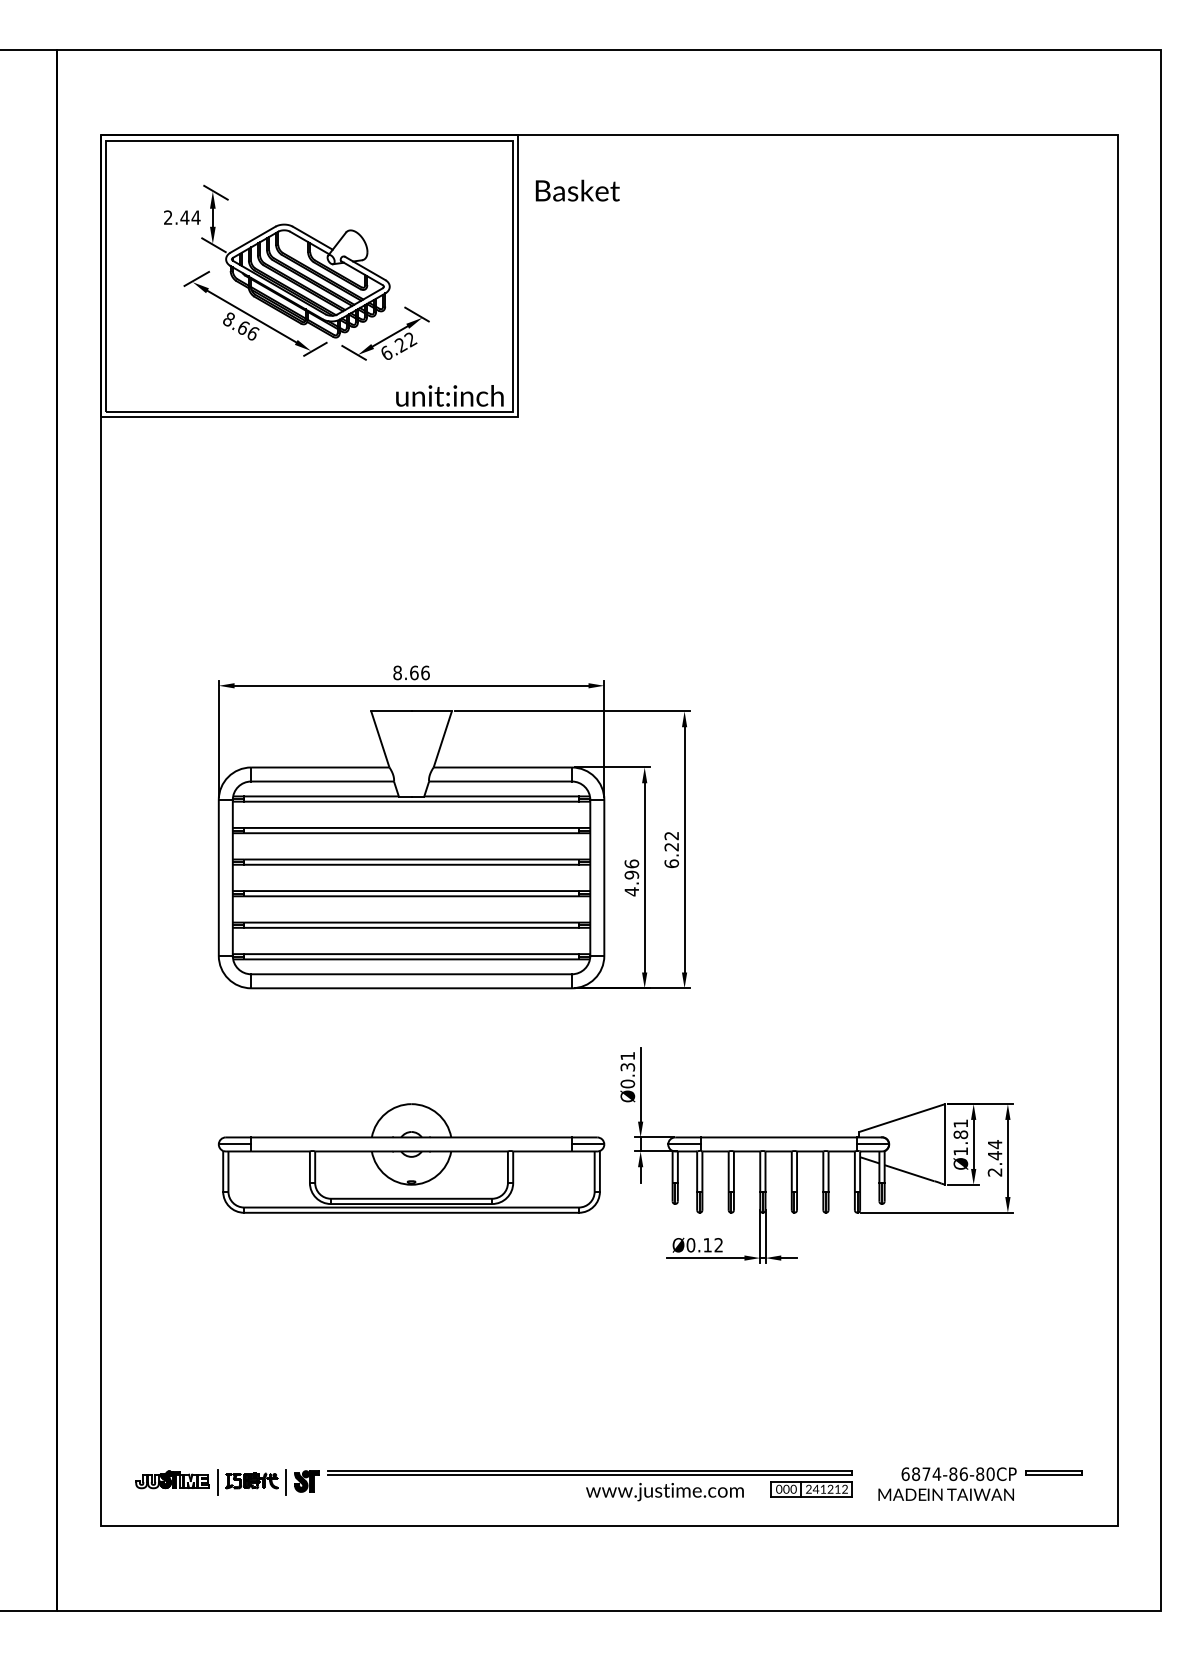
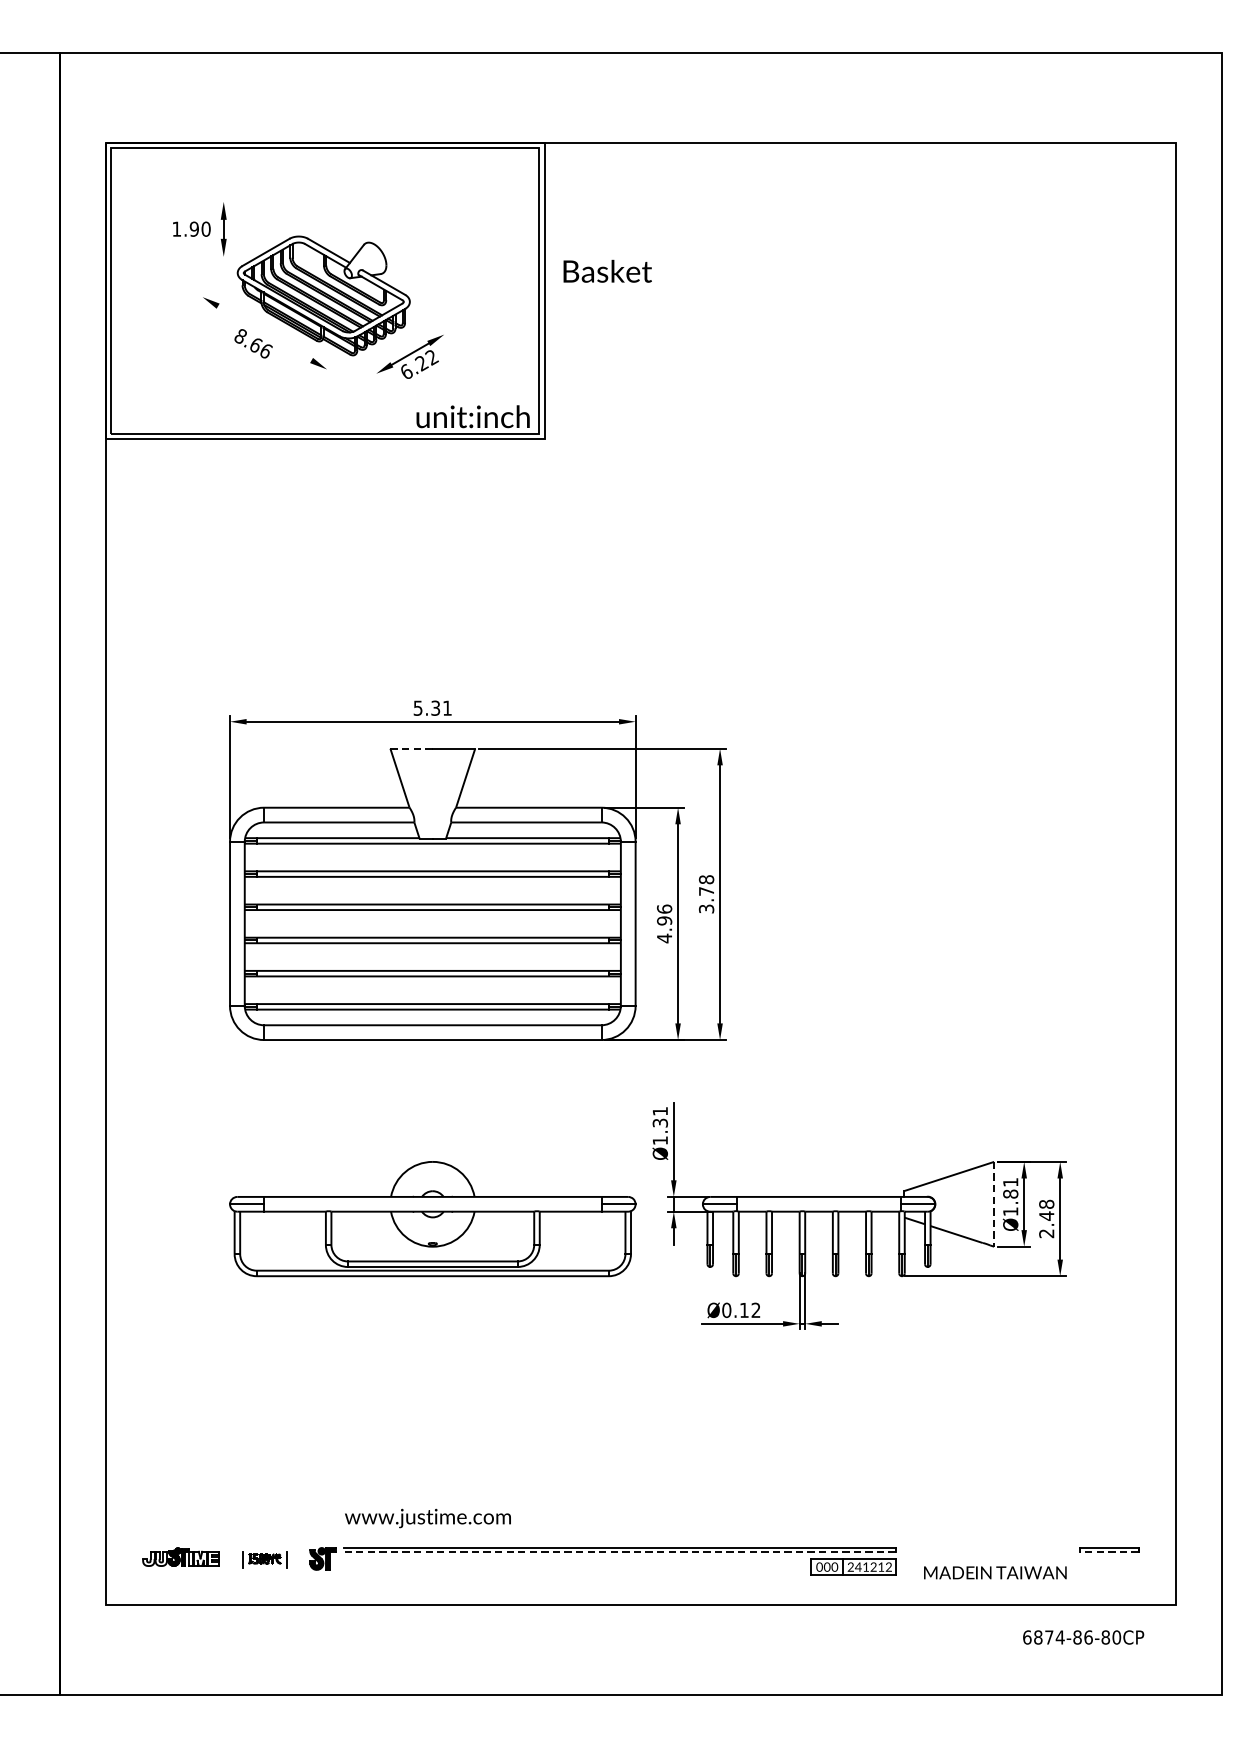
text: (577, 190) -> (607, 271), moved
line: (215, 192) -> (226, 202), removed
text: (182, 217) -> (191, 229), 2.44 -> 1.90
line: (213, 245) -> (224, 258), removed
line: (196, 278) -> (206, 293), removed
line: (416, 314) -> (438, 331), removed
line: (251, 316) -> (264, 333), removed
line: (315, 348) -> (331, 366), removed
line: (353, 352) -> (371, 371), removed
text: (411, 672) -> (432, 707), 8.66 -> 5.31
line: (391, 711) -> (411, 748), solid -> dashed
text: (671, 849) -> (706, 893), 6.22 -> 3.78
text: (627, 1083) -> (660, 1140), Ø0.31 -> Ø1.31
line: (945, 1144) -> (994, 1204), solid -> dashed
text: (994, 1144) -> (1046, 1204), 2.44 -> 2.48
text: (958, 1473) -> (1082, 1636), moved
line: (589, 1475) -> (620, 1552), solid -> dashed
line: (1053, 1475) -> (1108, 1552), solid -> dashed
part: (251, 1482) -> (264, 1559), size x0.6
text: (664, 1492) -> (427, 1518), moved

